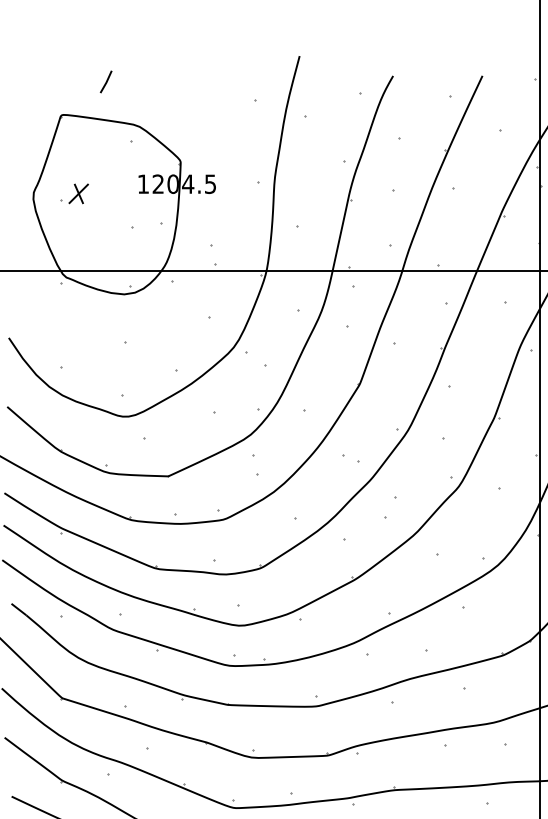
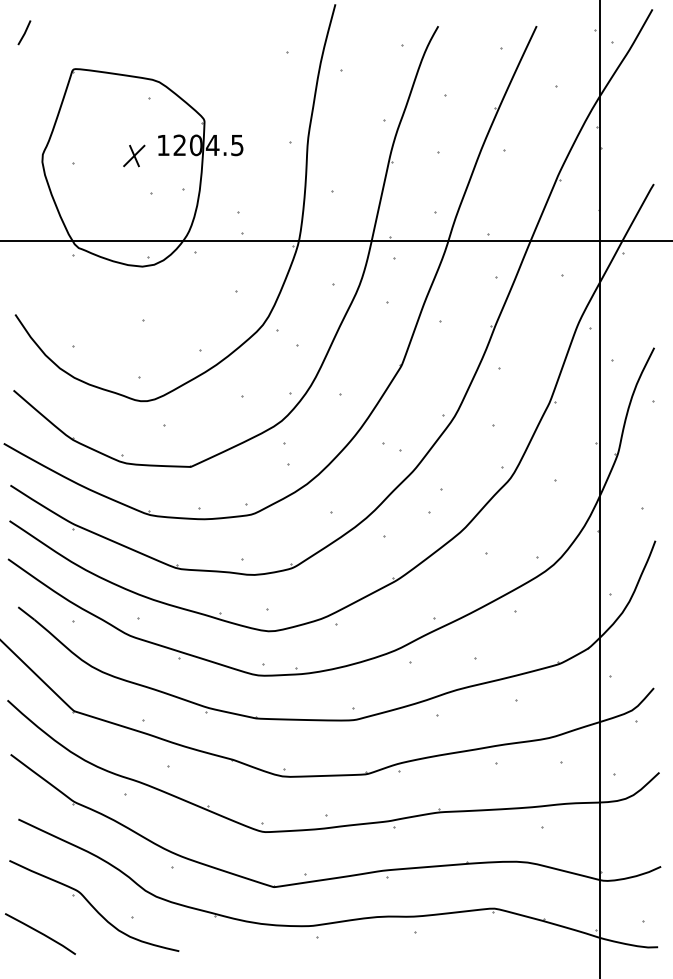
line: (106, 81) -> (24, 32), moved
part: (78, 193) -> (134, 155), moved

